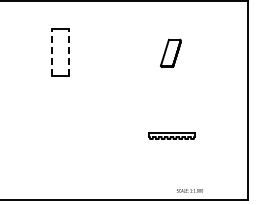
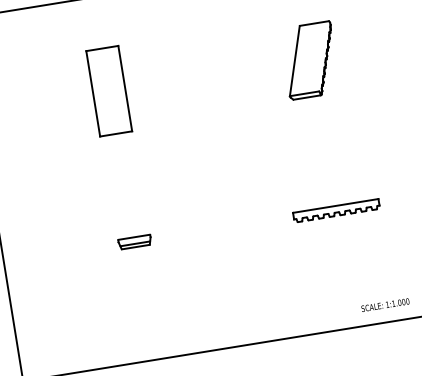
line: (51, 51) -> (92, 92), dashed -> solid
line: (69, 51) -> (125, 86), dashed -> solid
part: (170, 53) -> (309, 60), size x1.43
part: (61, 135) -> (135, 242), added

